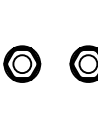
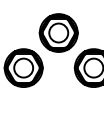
part: (55, 30) -> (58, 32), added

